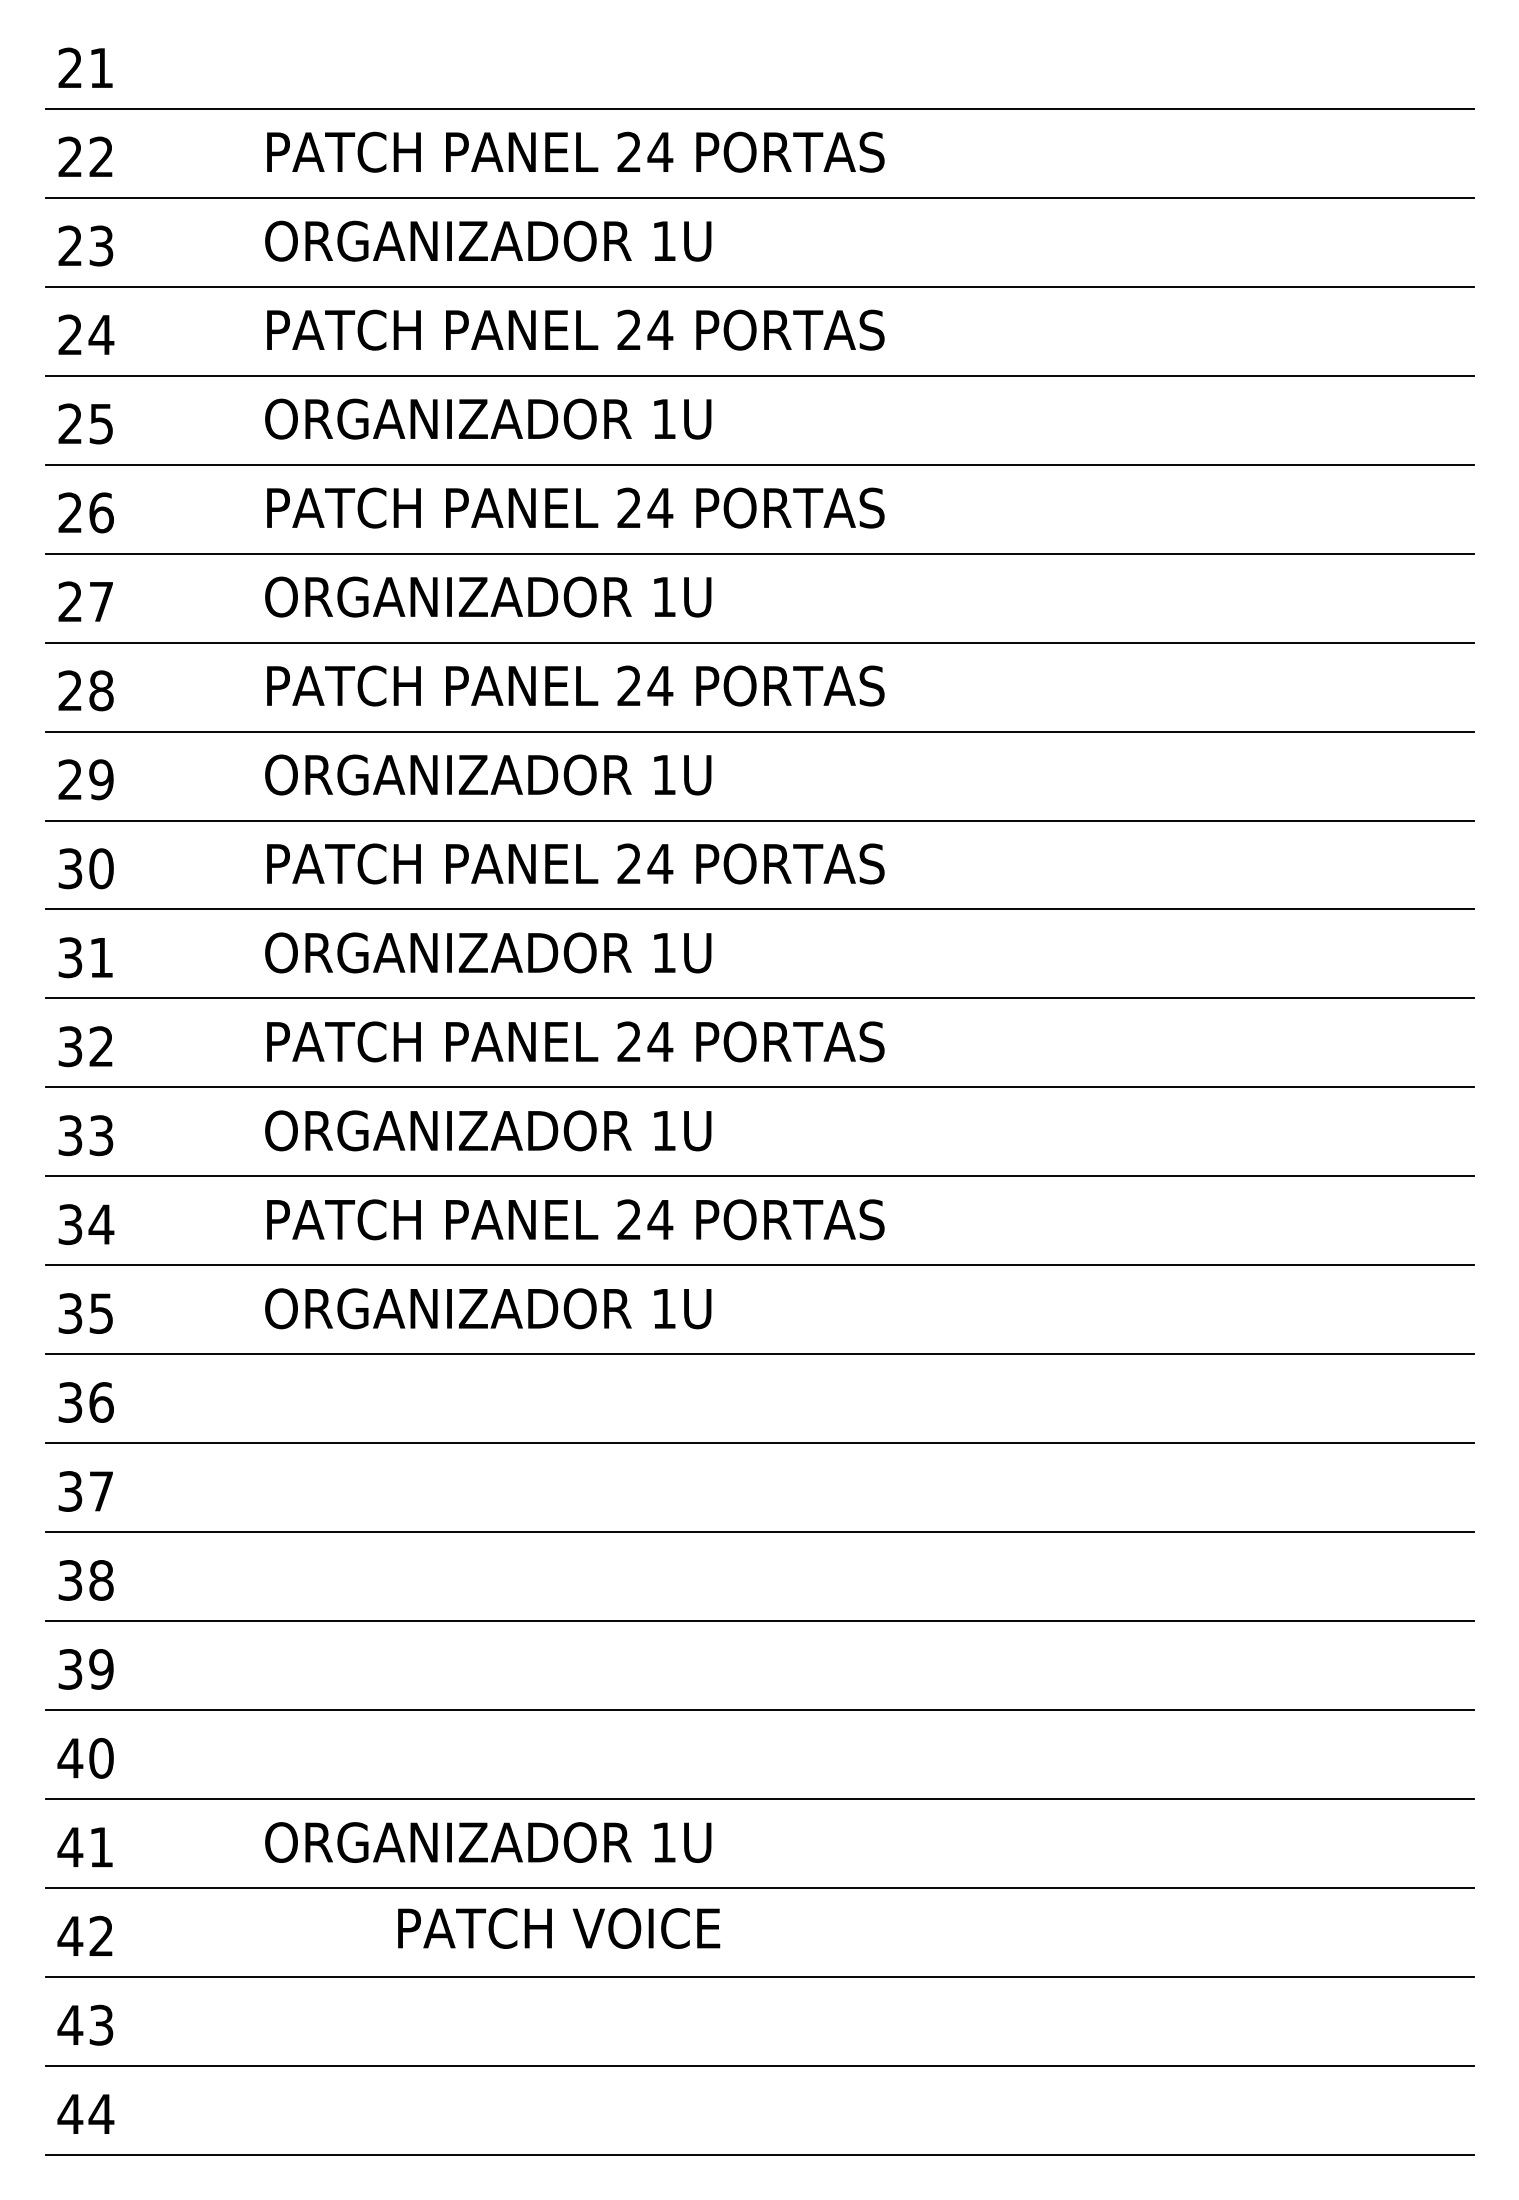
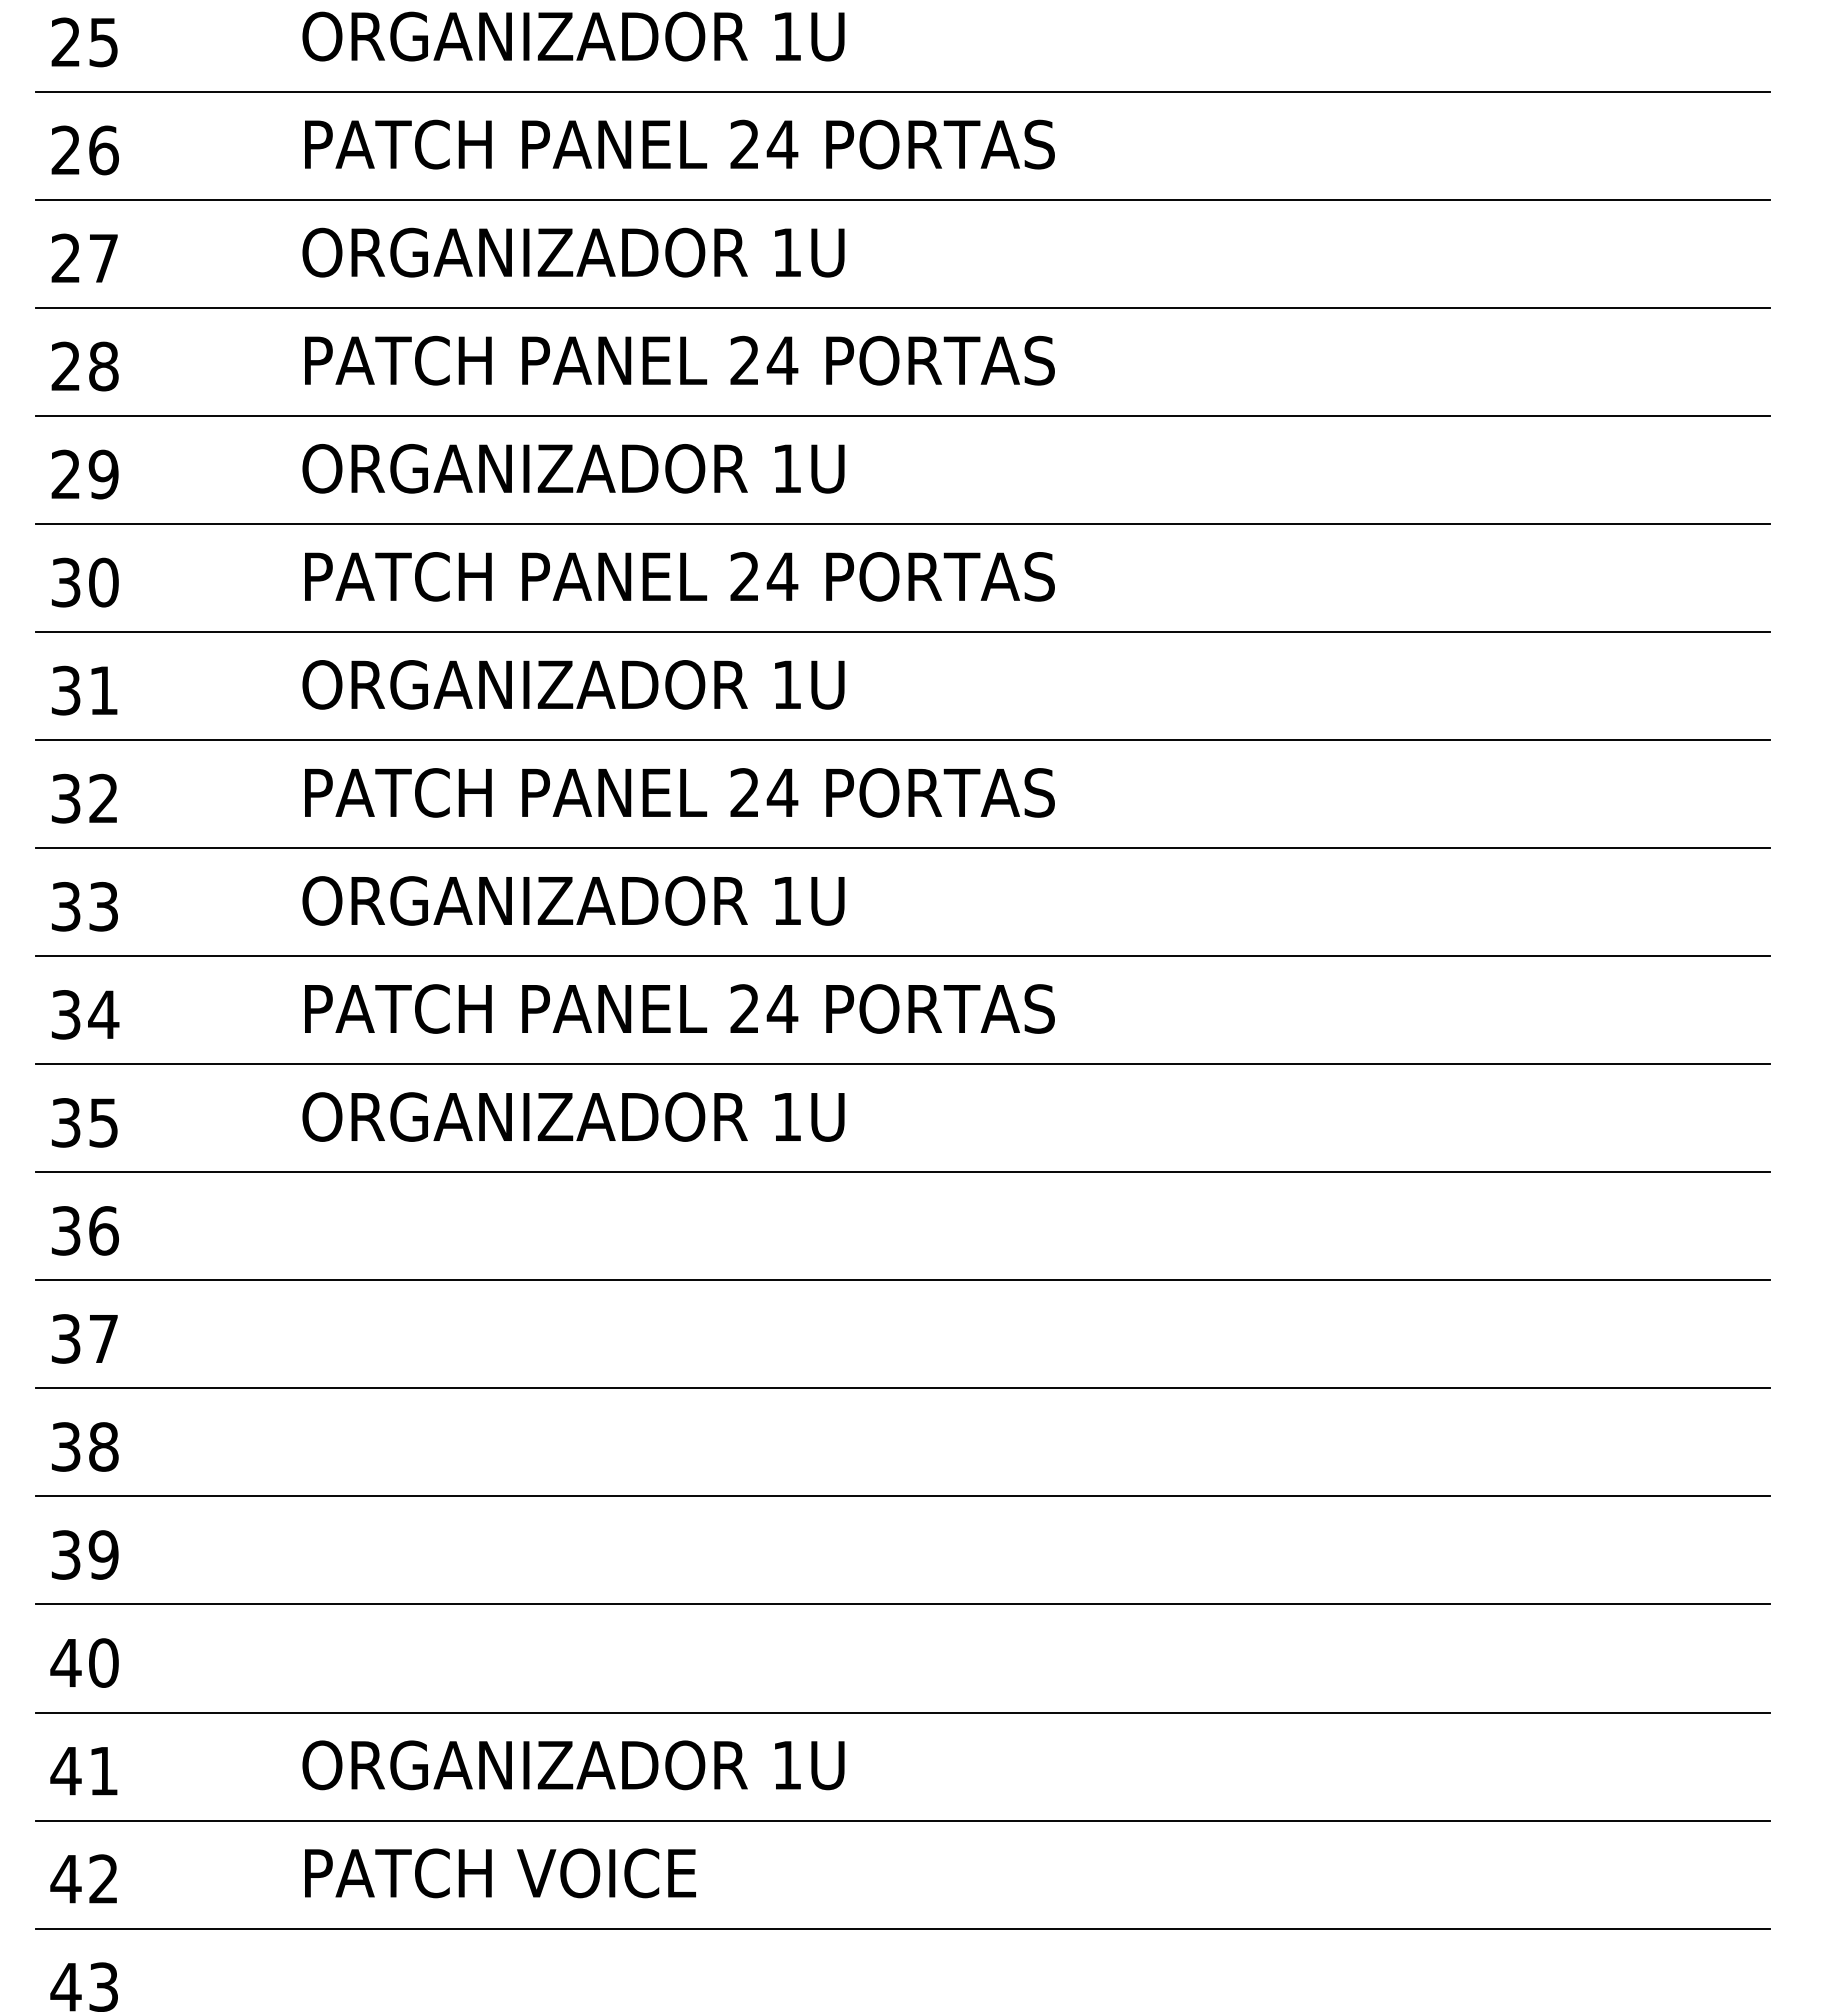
text: (559, 1928) -> (500, 1873), moved

